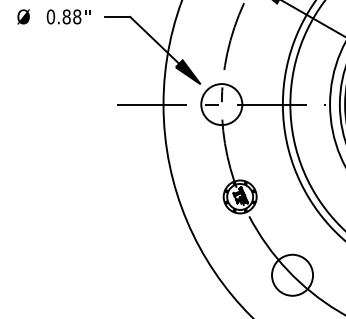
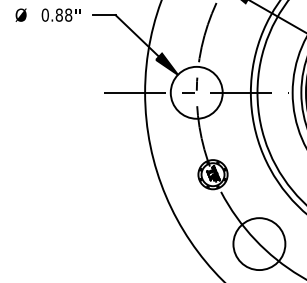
circle: (221, 104) -> (196, 92), size x1.43
circle: (292, 274) -> (259, 243), size x1.43

